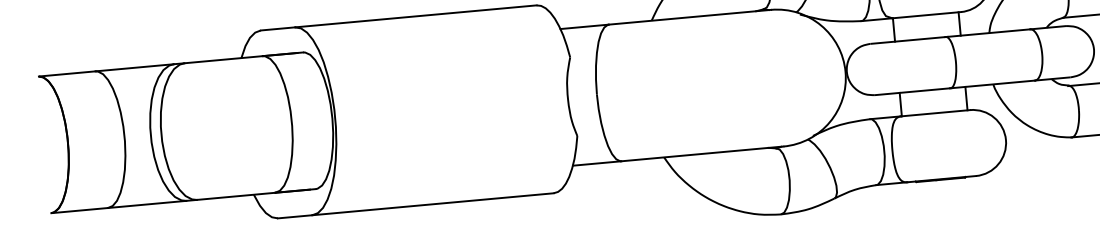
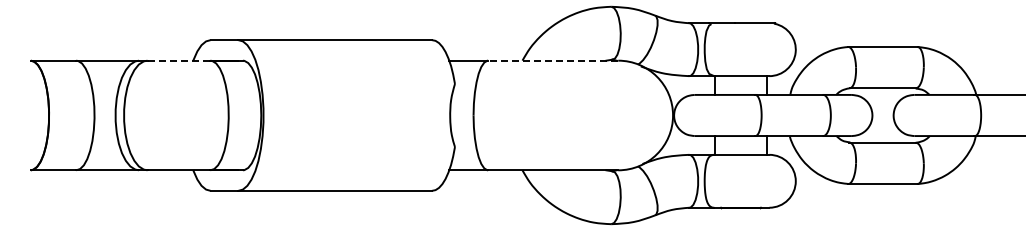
line: (689, 17) -> (552, 60), solid -> dashed
line: (223, 59) -> (178, 60), solid -> dashed

